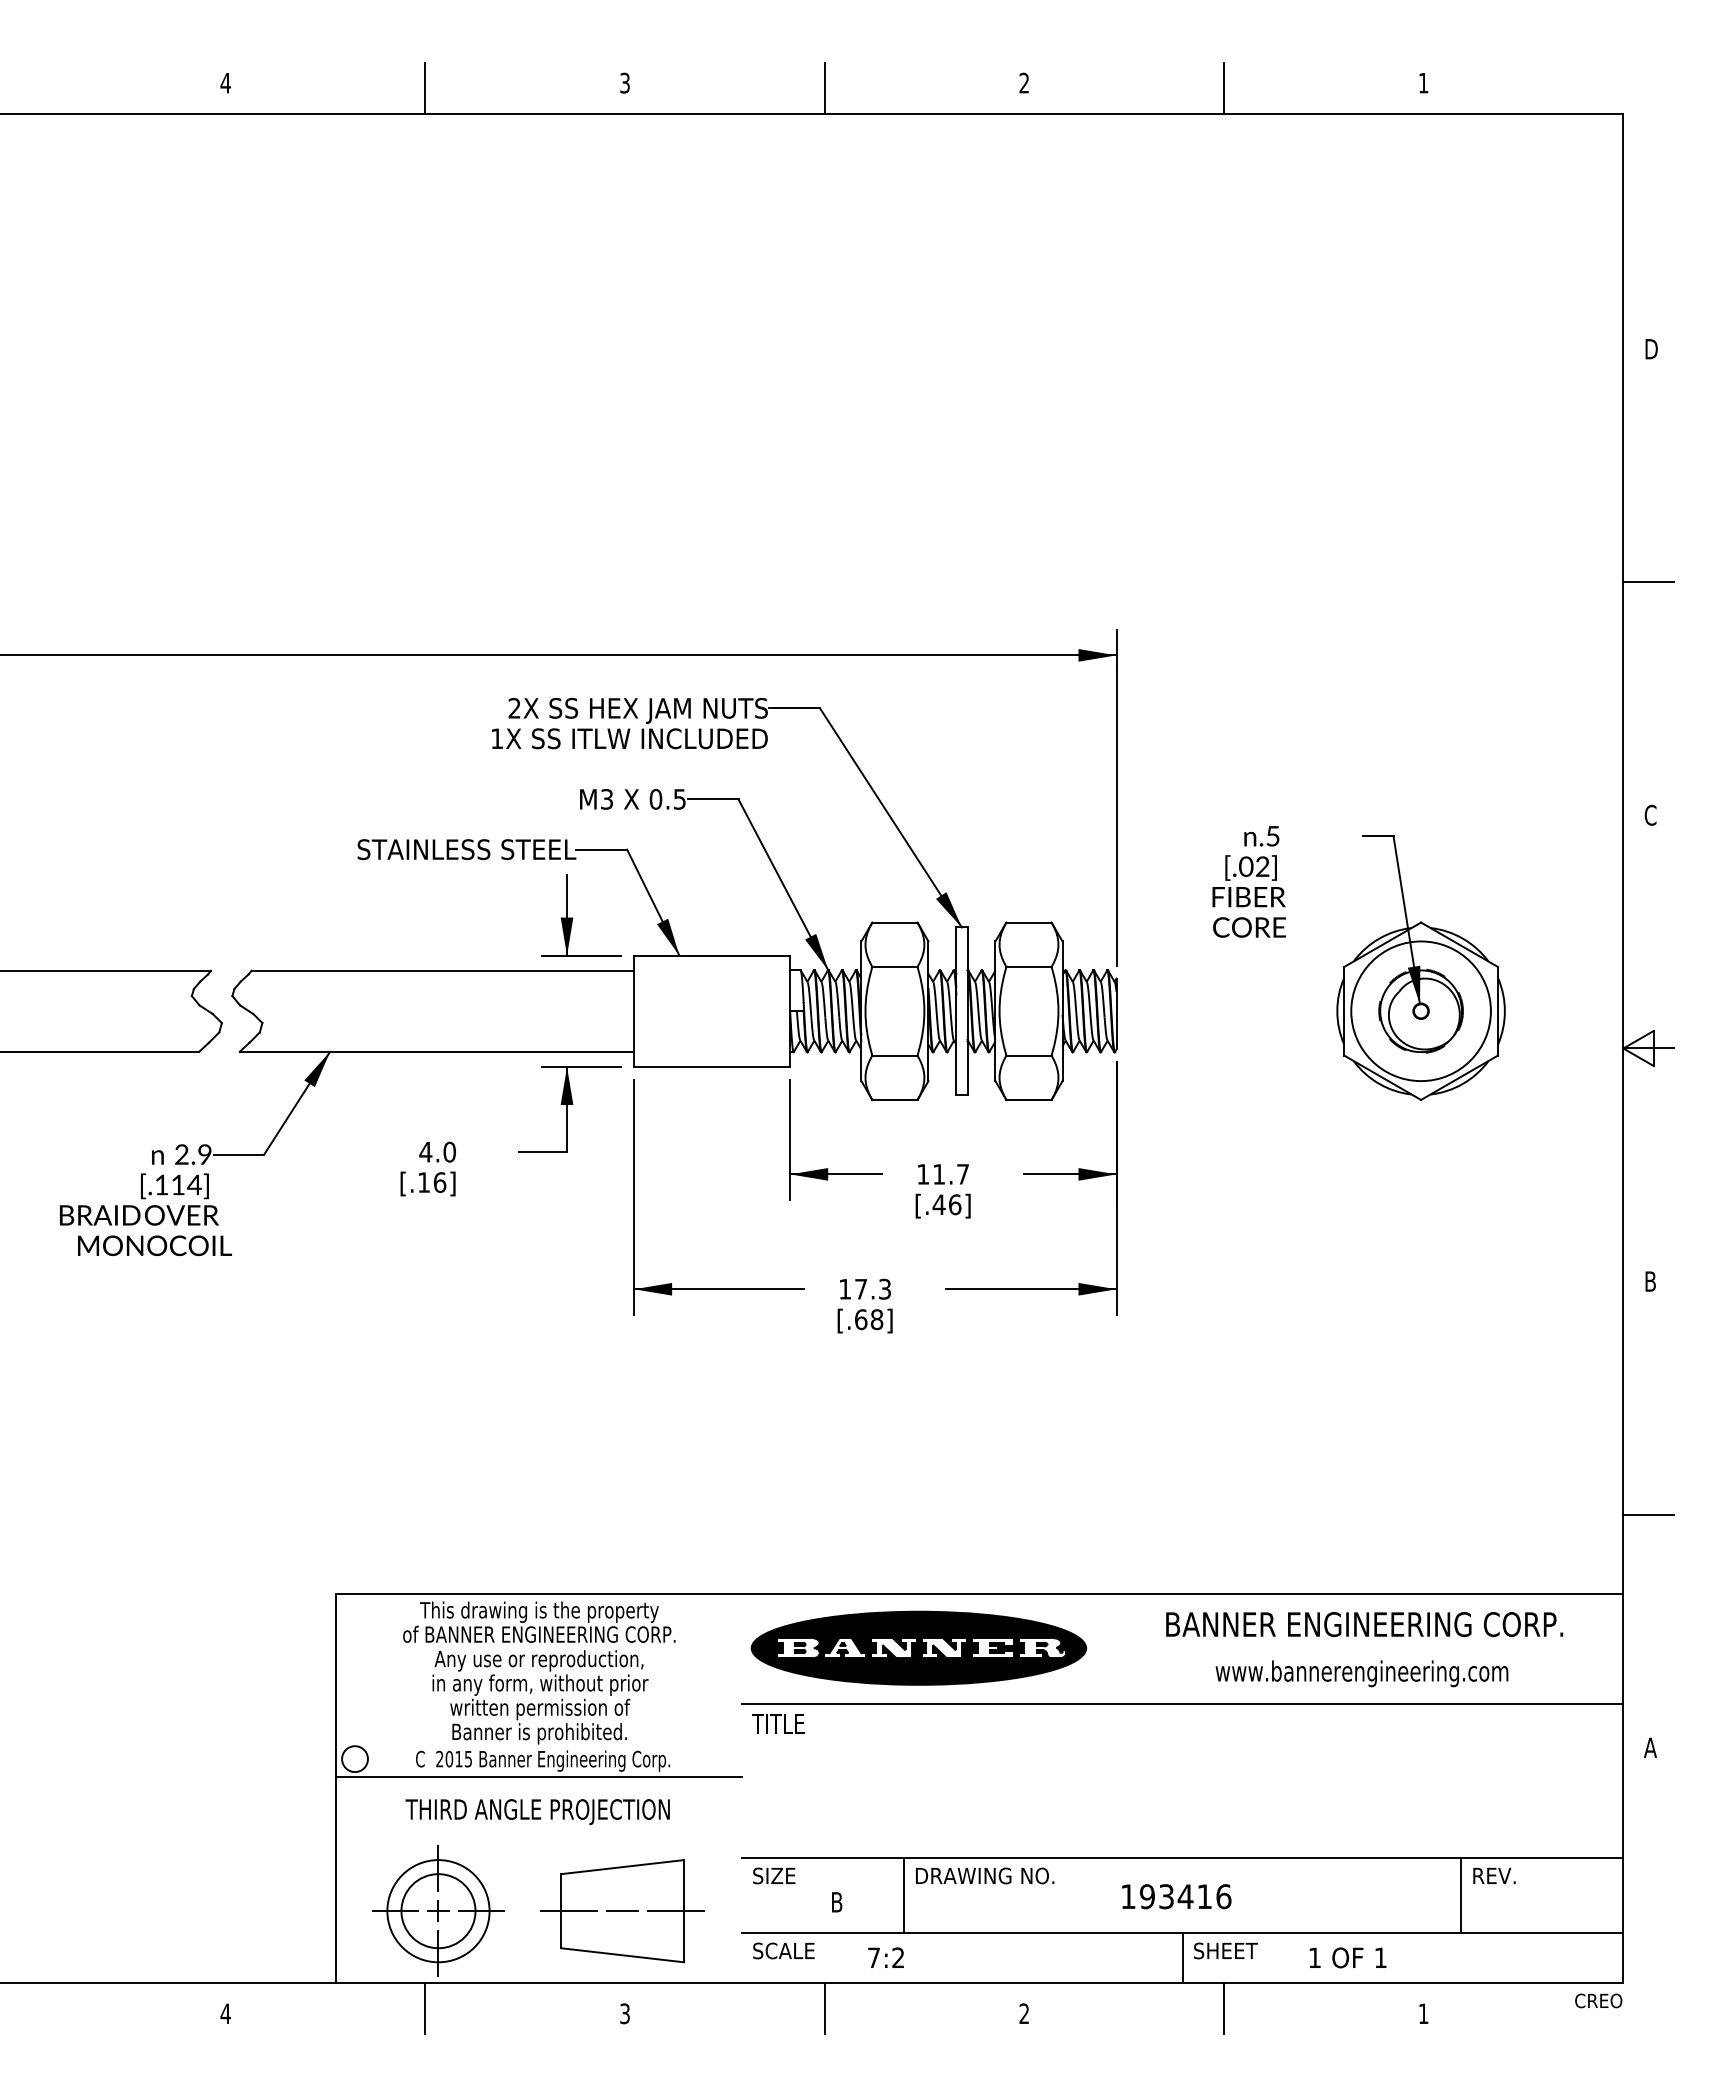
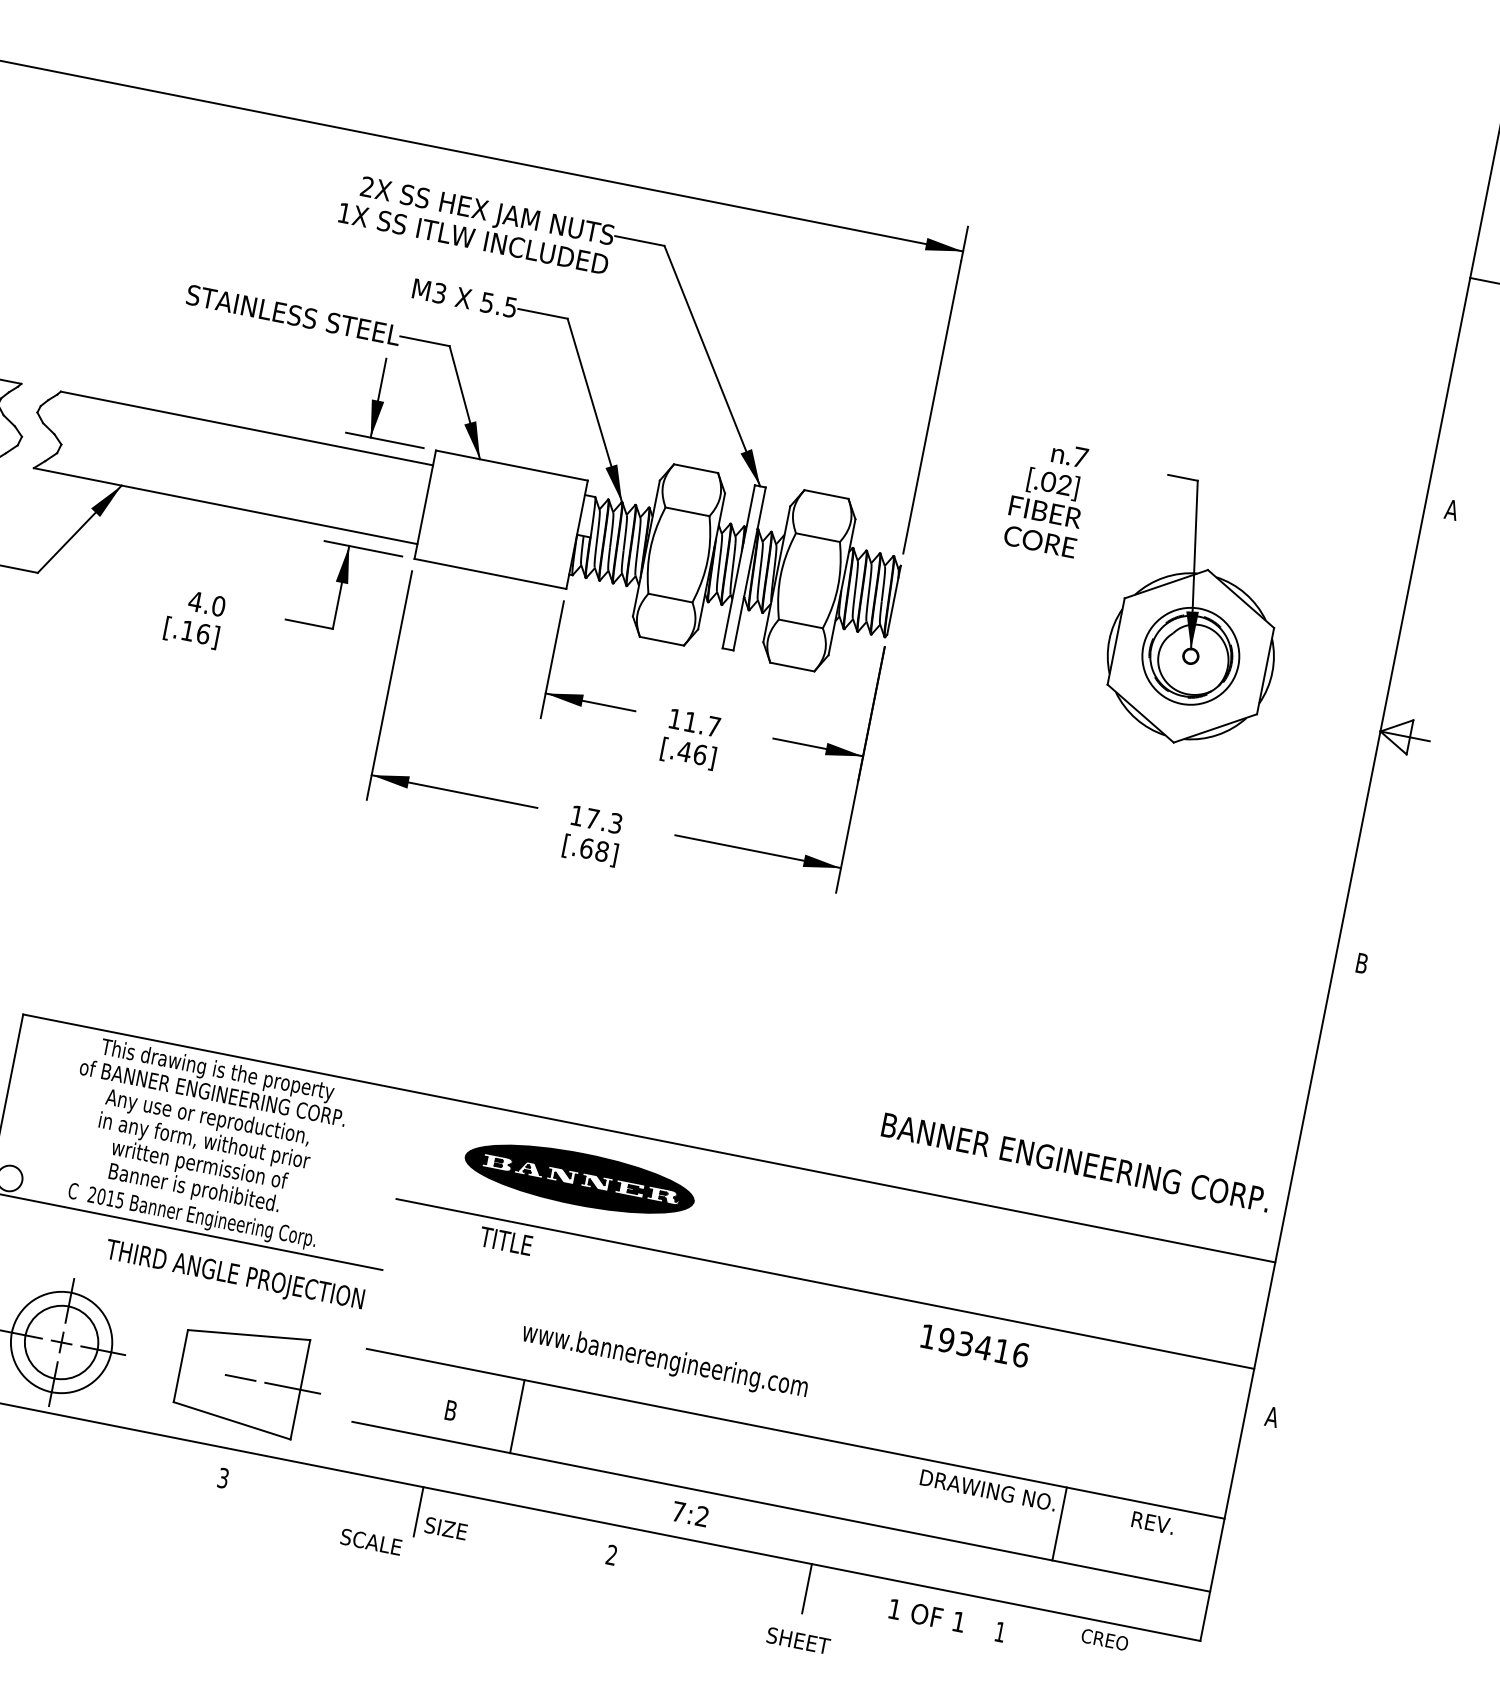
text: (655, 799) -> (486, 302), 0.5 -> 5.5
text: (1650, 815) -> (1451, 510), C -> A
text: (1273, 836) -> (1080, 457), .5 -> .7
circle: (1420, 1011) -> (1190, 656), size x0.7
line: (1648, 1514) -> (1315, 1189), removed
text: (1364, 1624) -> (1075, 1162), moved
part: (918, 1647) -> (579, 1178), size x0.7
text: (1361, 1673) -> (664, 1361), moved
text: (778, 1723) -> (506, 1240), moved
text: (537, 1812) -> (234, 1276), moved
text: (774, 1875) -> (446, 1528), moved
text: (985, 1875) -> (988, 1490), moved
text: (1494, 1875) -> (1153, 1522), moved
text: (1176, 1896) -> (974, 1345), moved
line: (568, 1911) -> (188, 1367), removed
text: (783, 1950) -> (370, 1541), moved
text: (1225, 1950) -> (798, 1640), moved
text: (885, 1957) -> (689, 1513), moved
line: (1182, 1957) -> (776, 1530), removed
text: (1347, 1957) -> (926, 1615), moved
text: (1598, 2000) -> (1104, 1639), moved
line: (425, 2008) -> (30, 1434), removed

